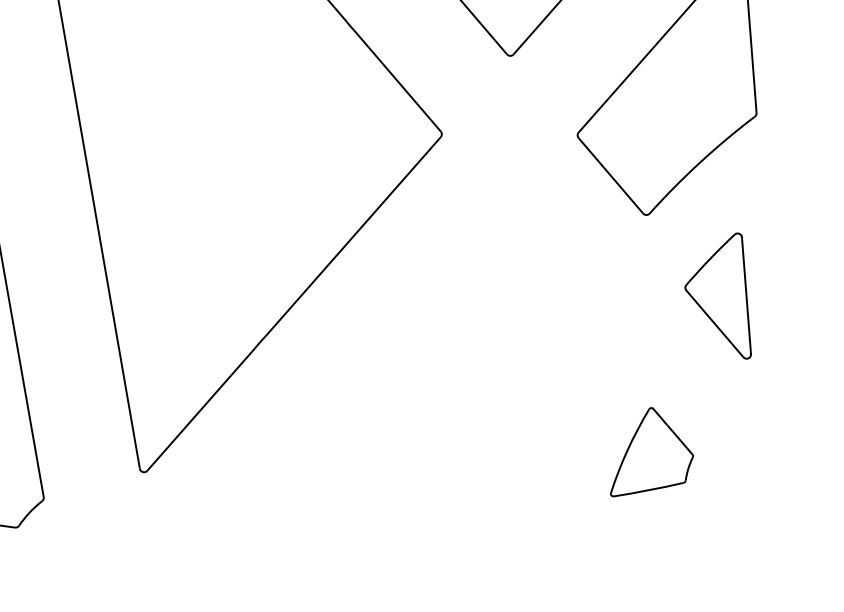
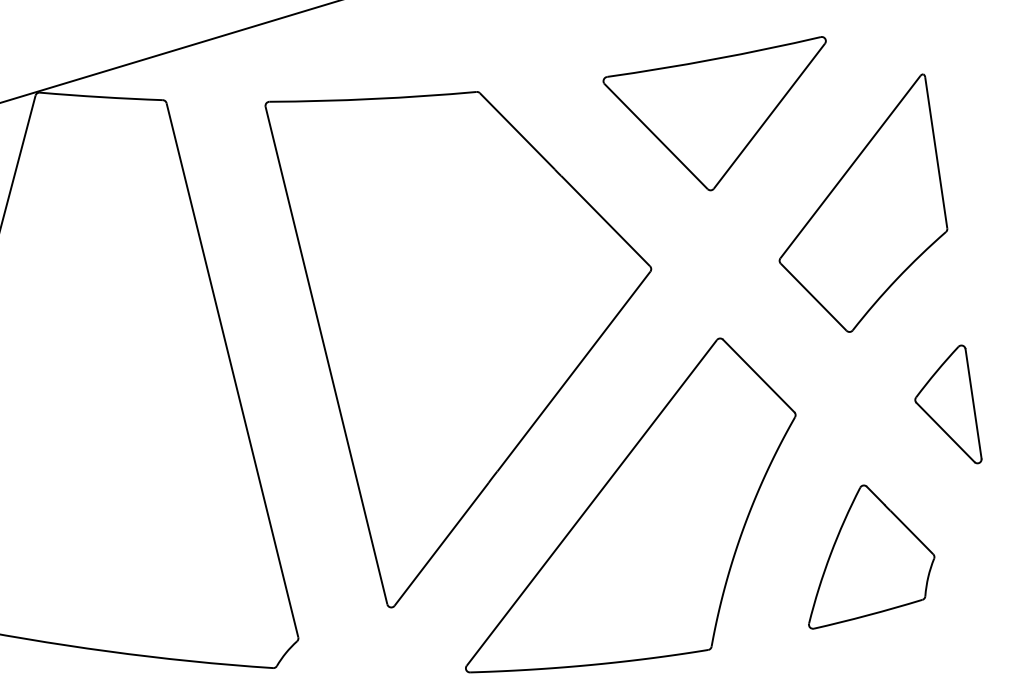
part: (720, 294) -> (948, 404), moved
part: (403, 382) -> (630, 505), added
part: (653, 453) -> (871, 556), size x1.67

